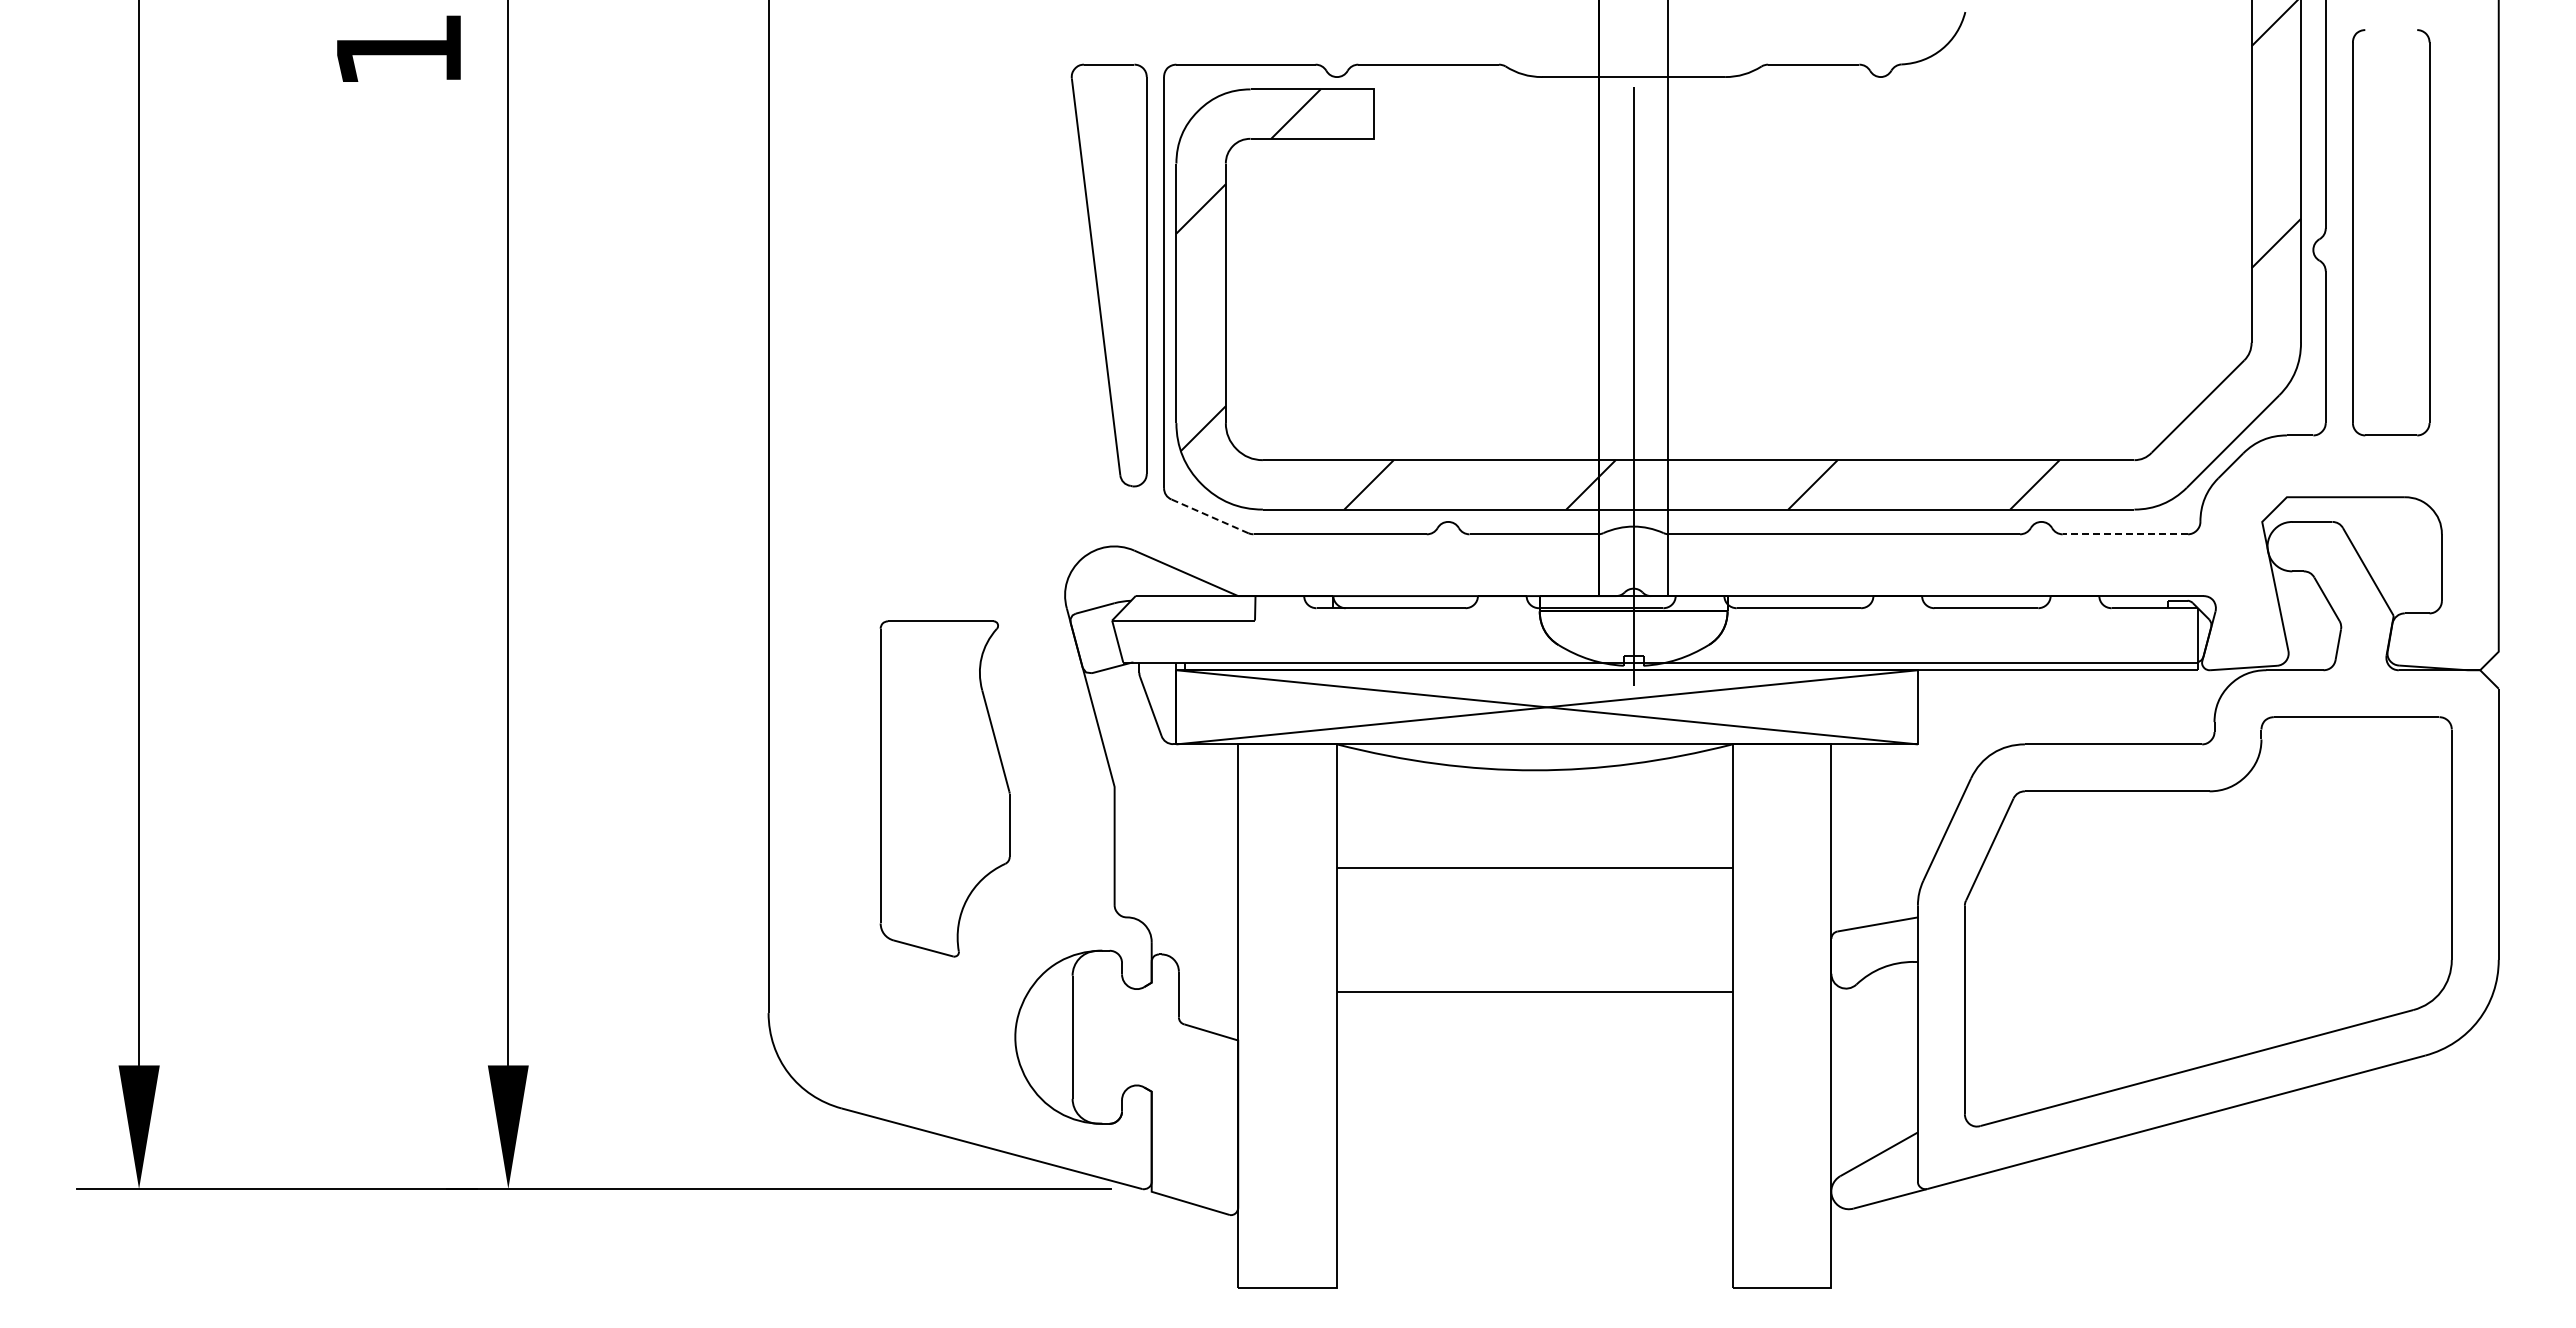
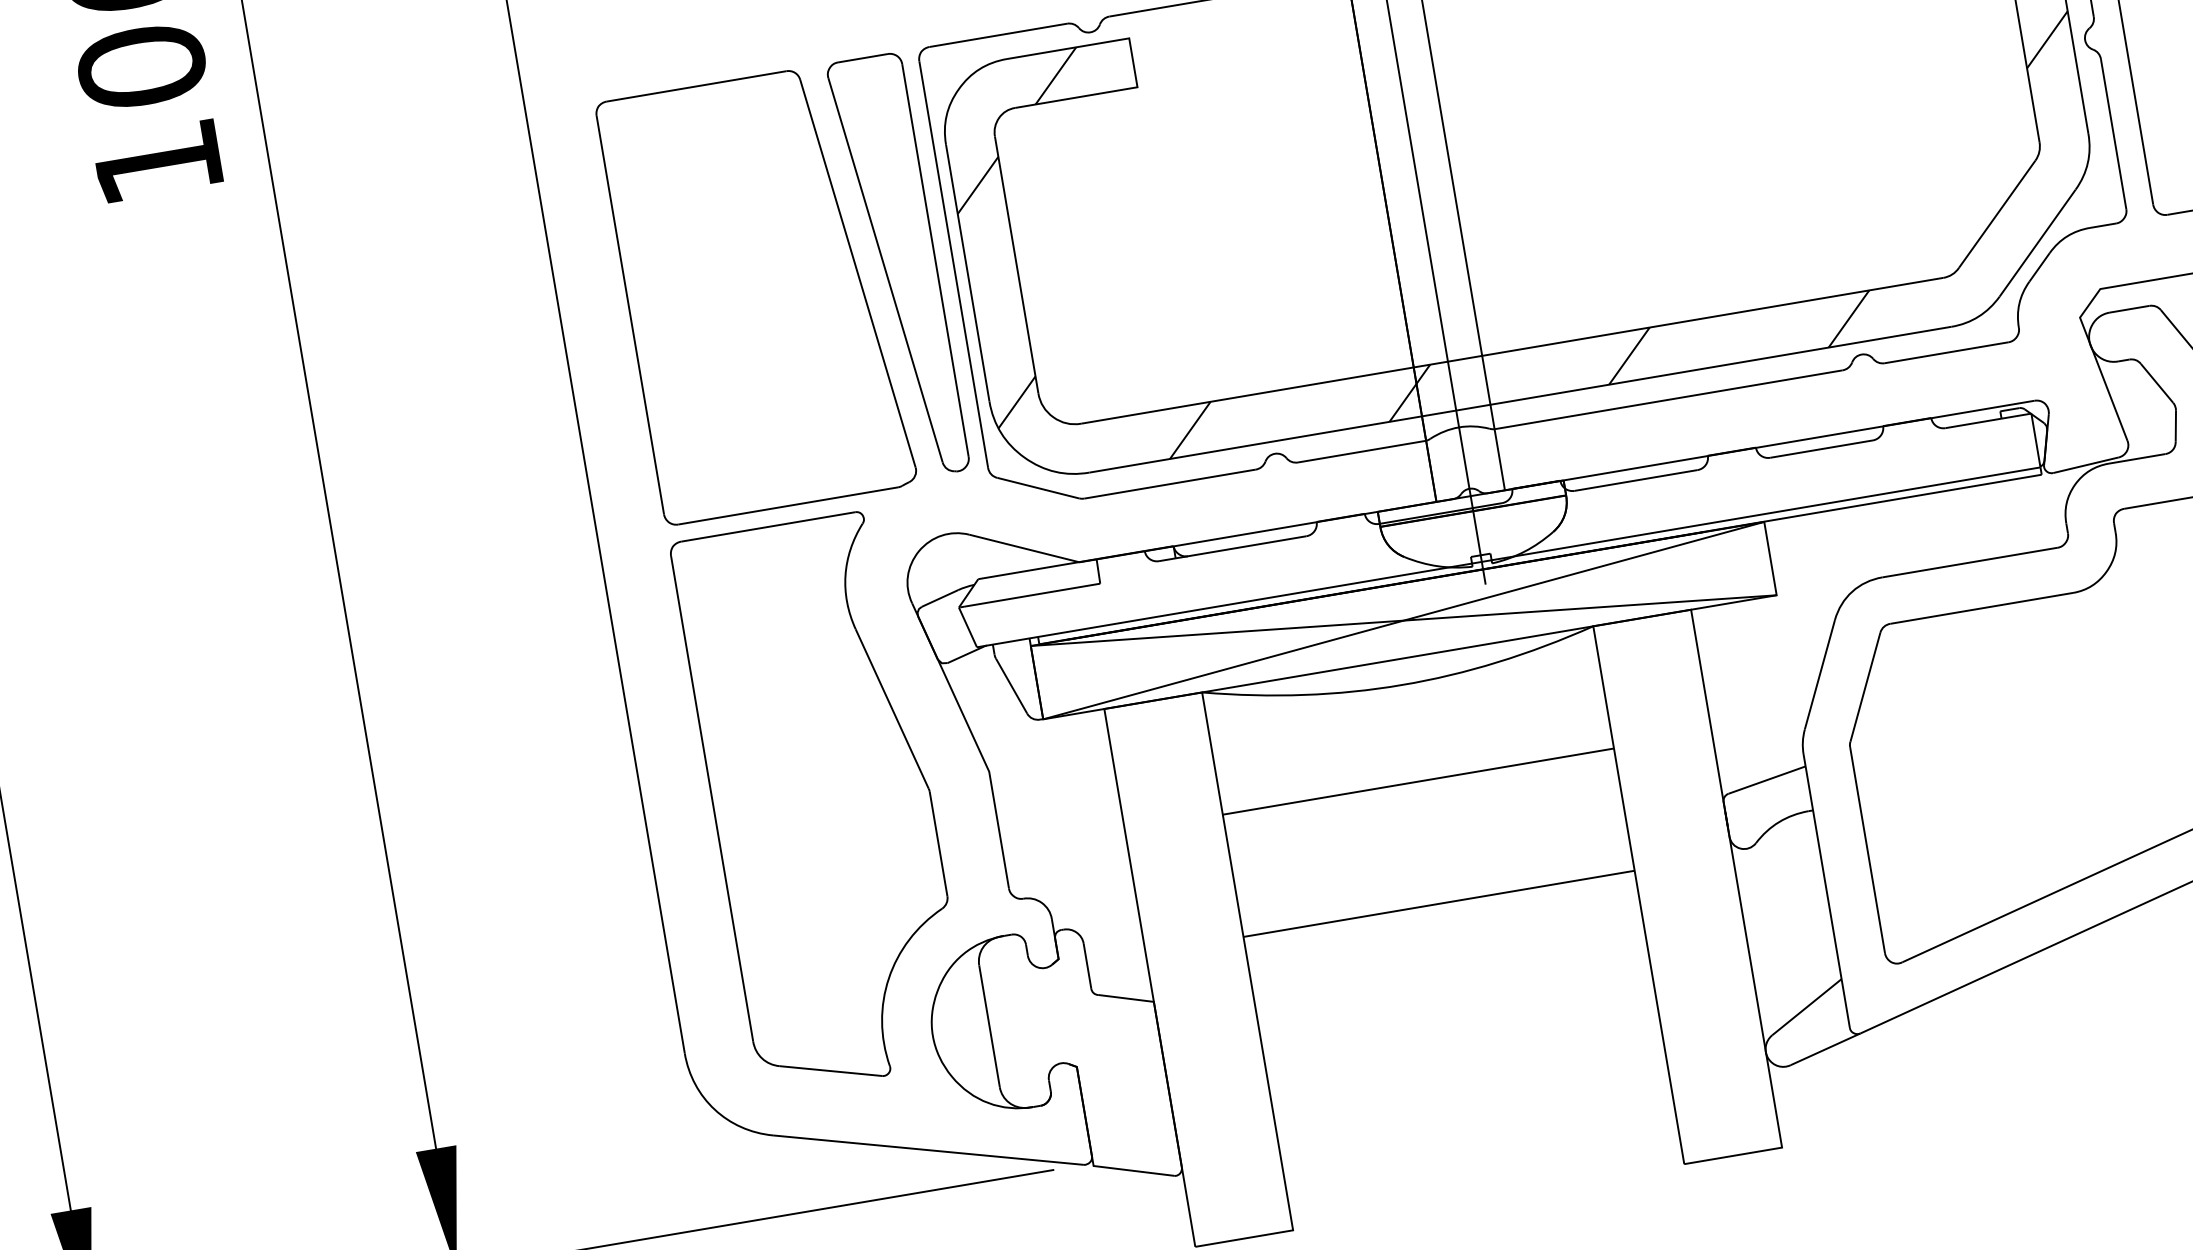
part: (964, 278) -> (755, 293), added
line: (1209, 516) -> (1037, 488), dashed -> solid
line: (2125, 534) -> (1946, 352), dashed -> solid
part: (944, 788) -> (821, 801), size x1.67

